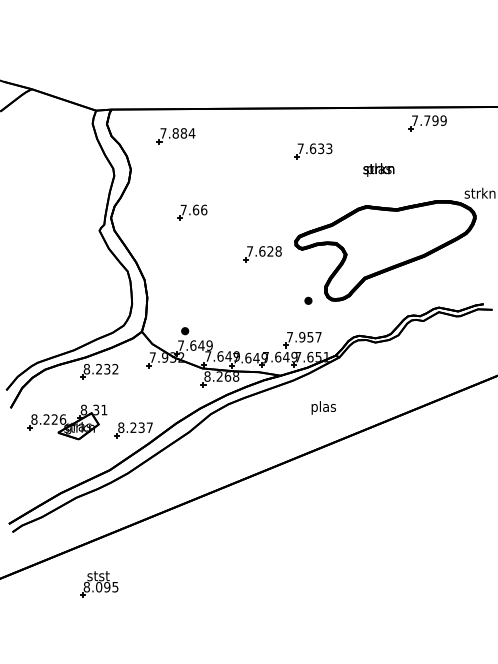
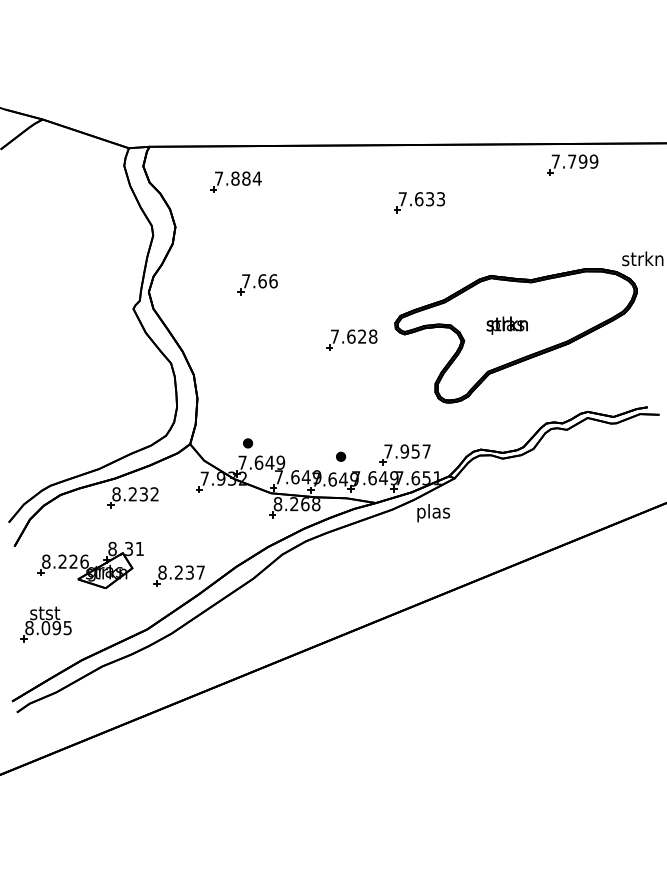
text: (378, 169) -> (506, 325), moved
part: (308, 300) -> (341, 456), moved
text: (323, 408) -> (433, 513), moved
part: (98, 584) -> (45, 624), moved

